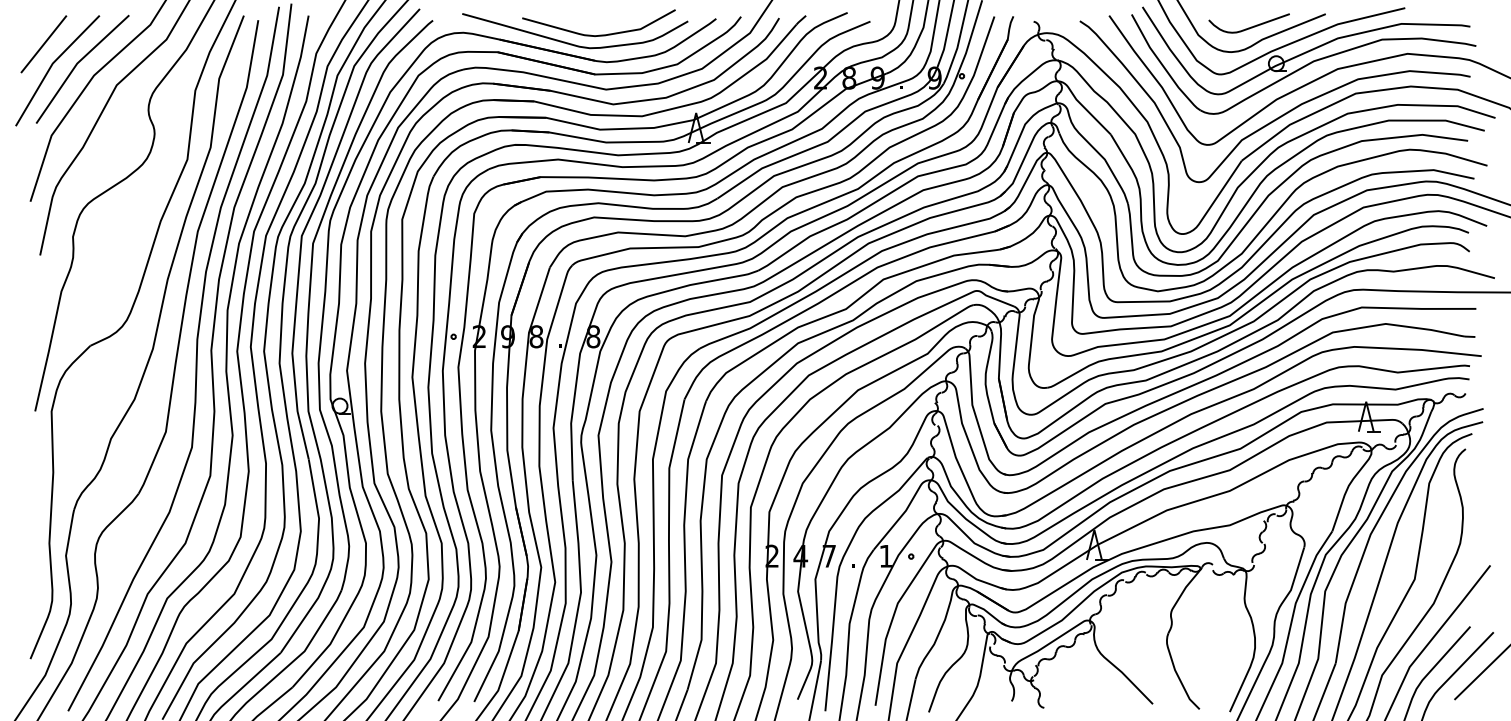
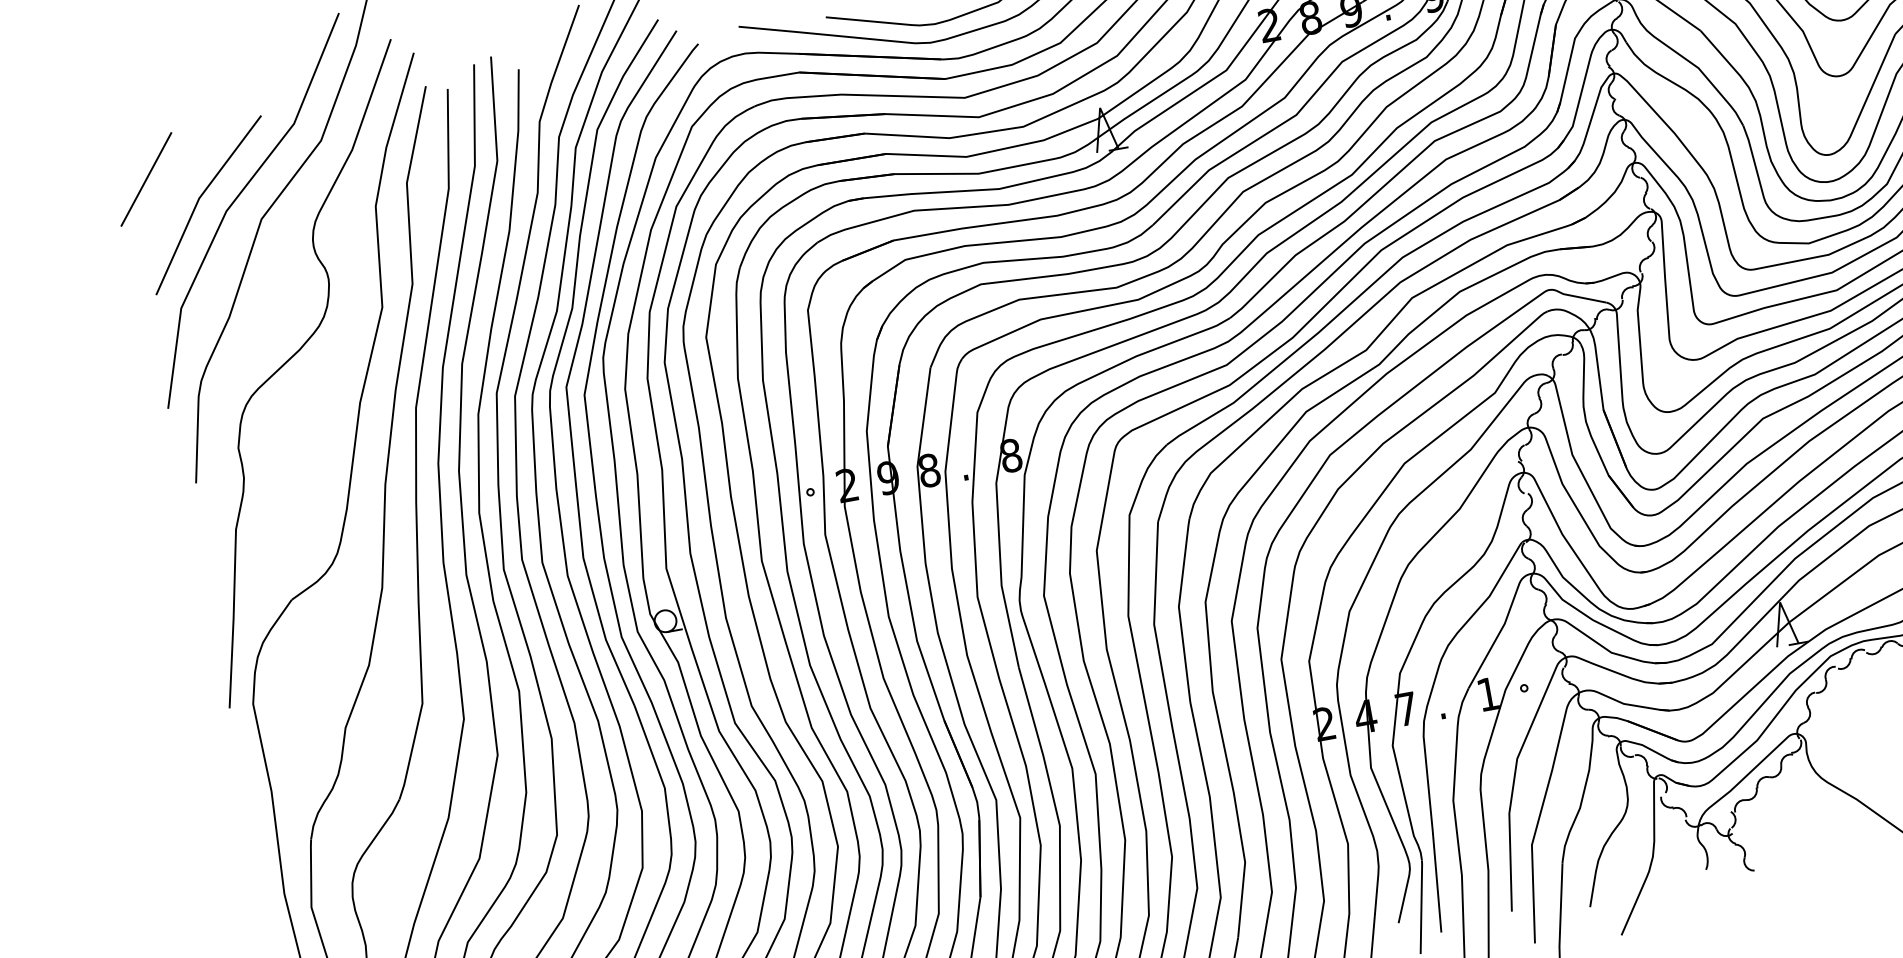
line: (52, 66) -> (164, 209), removed

